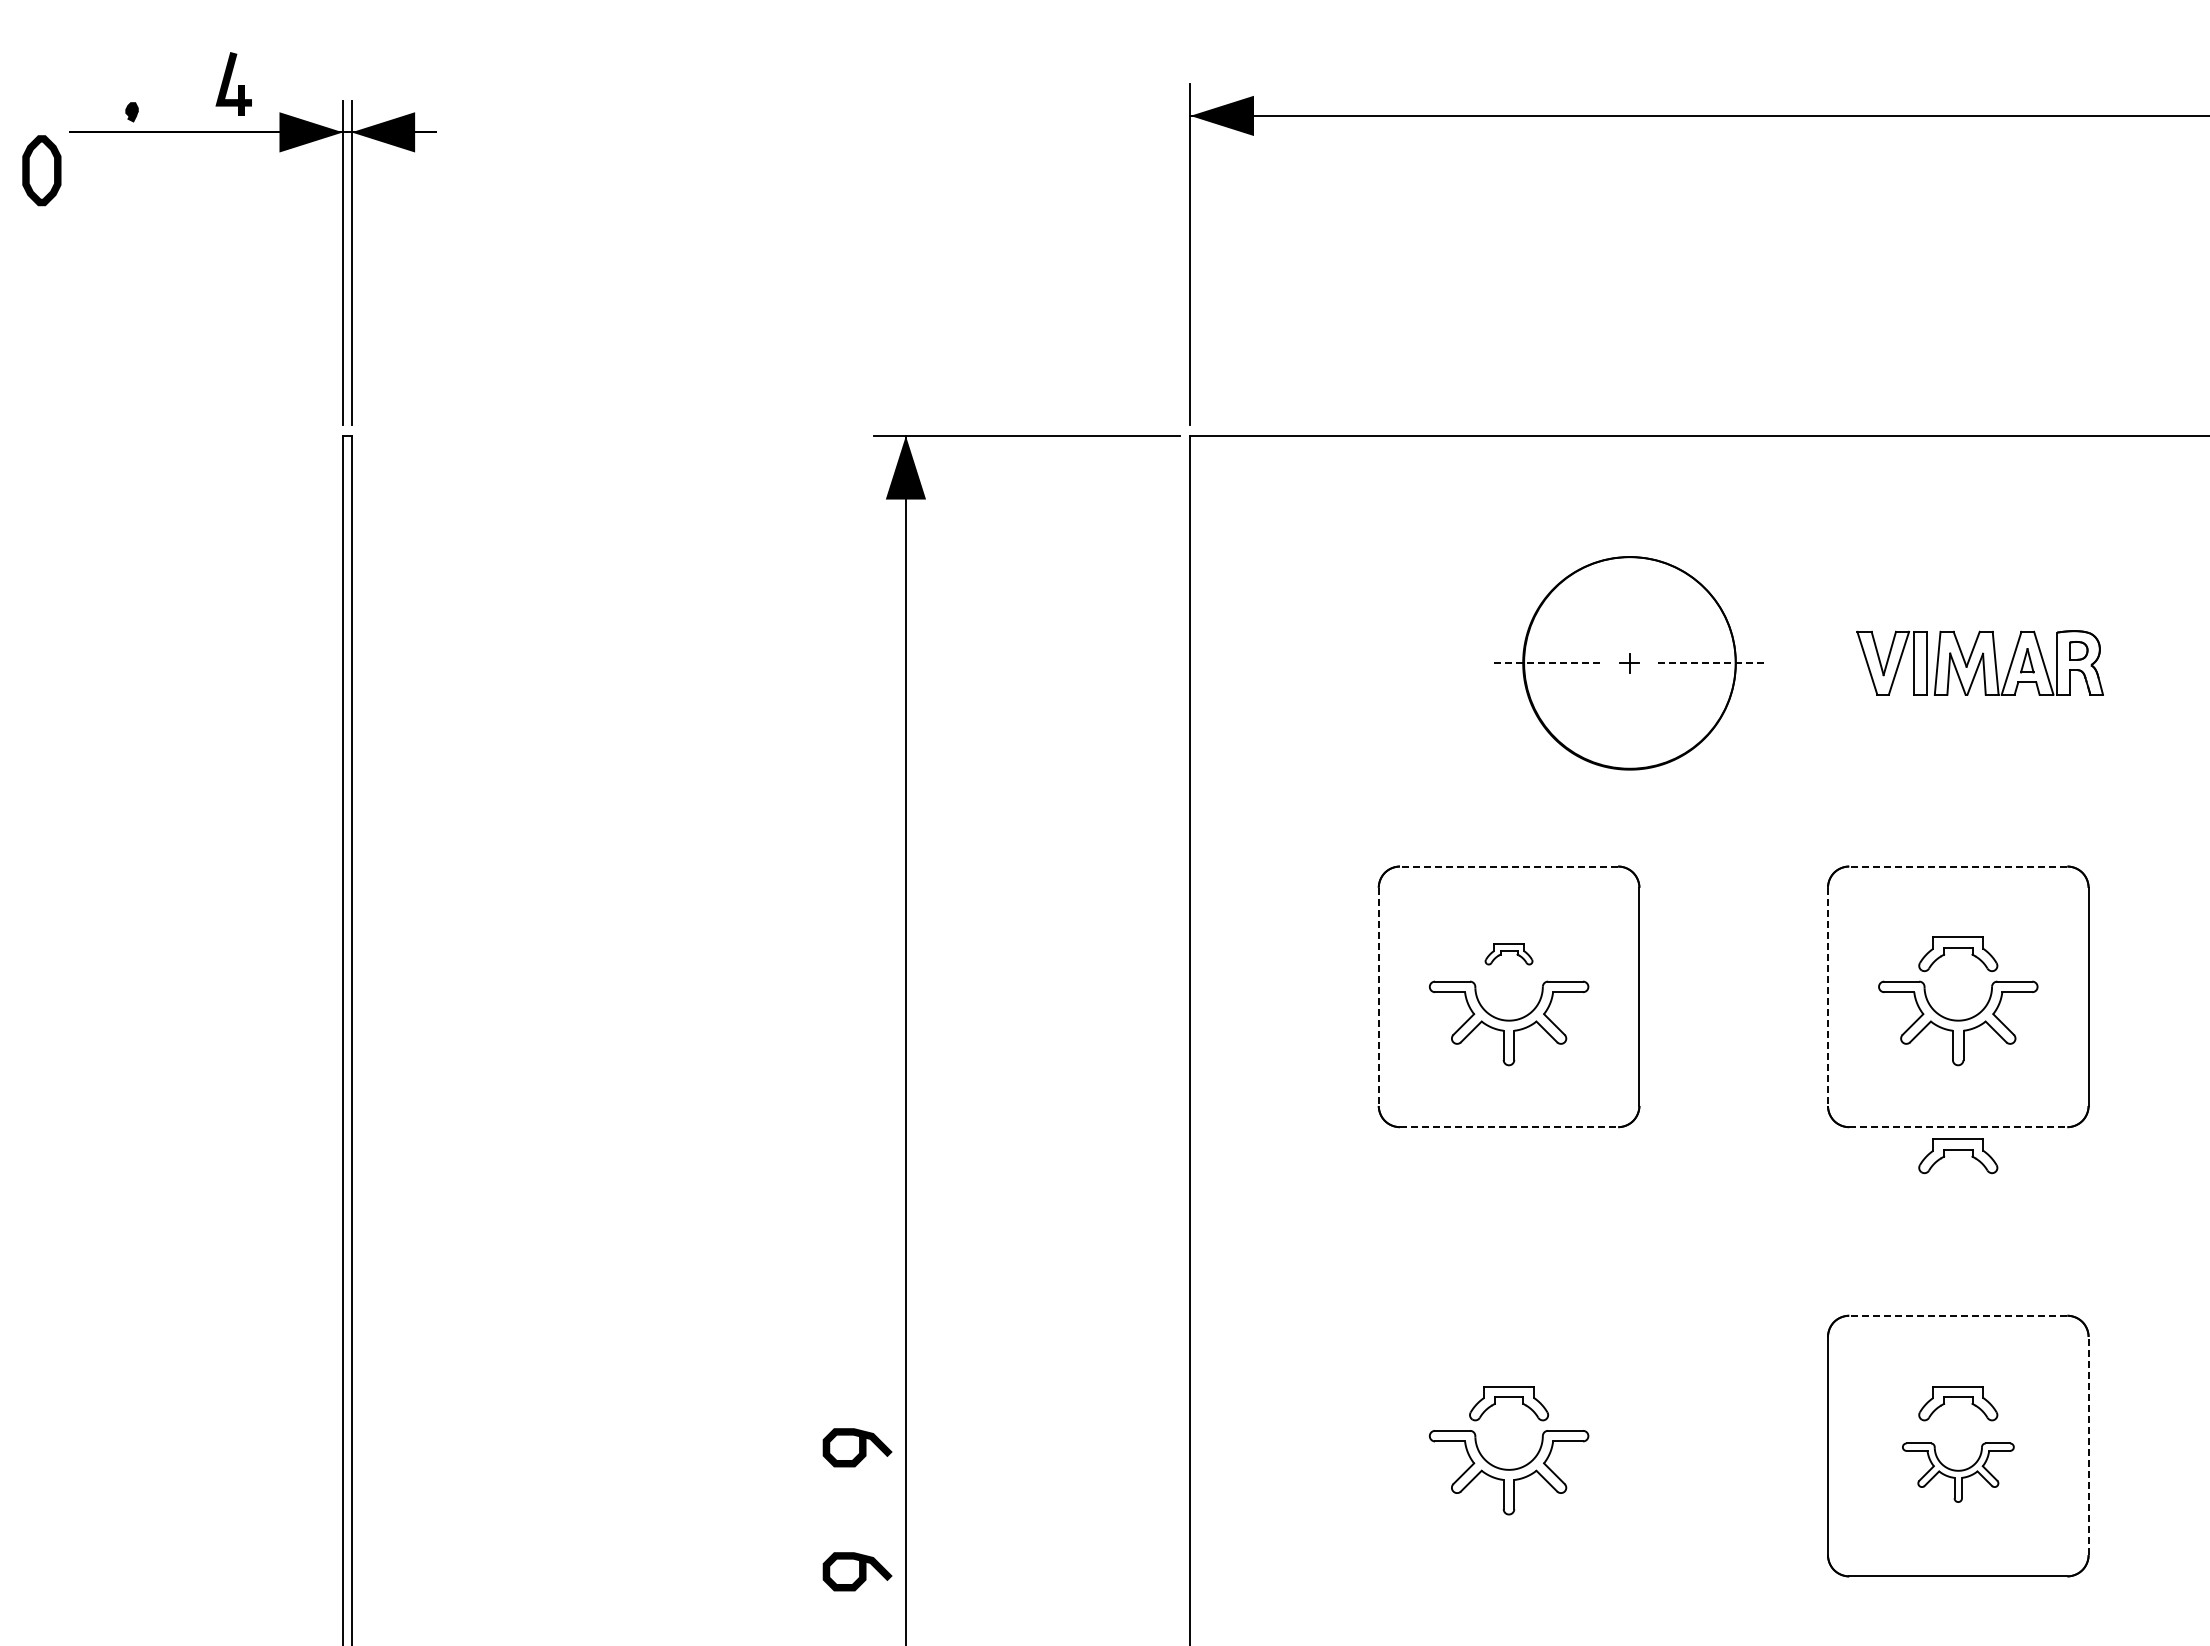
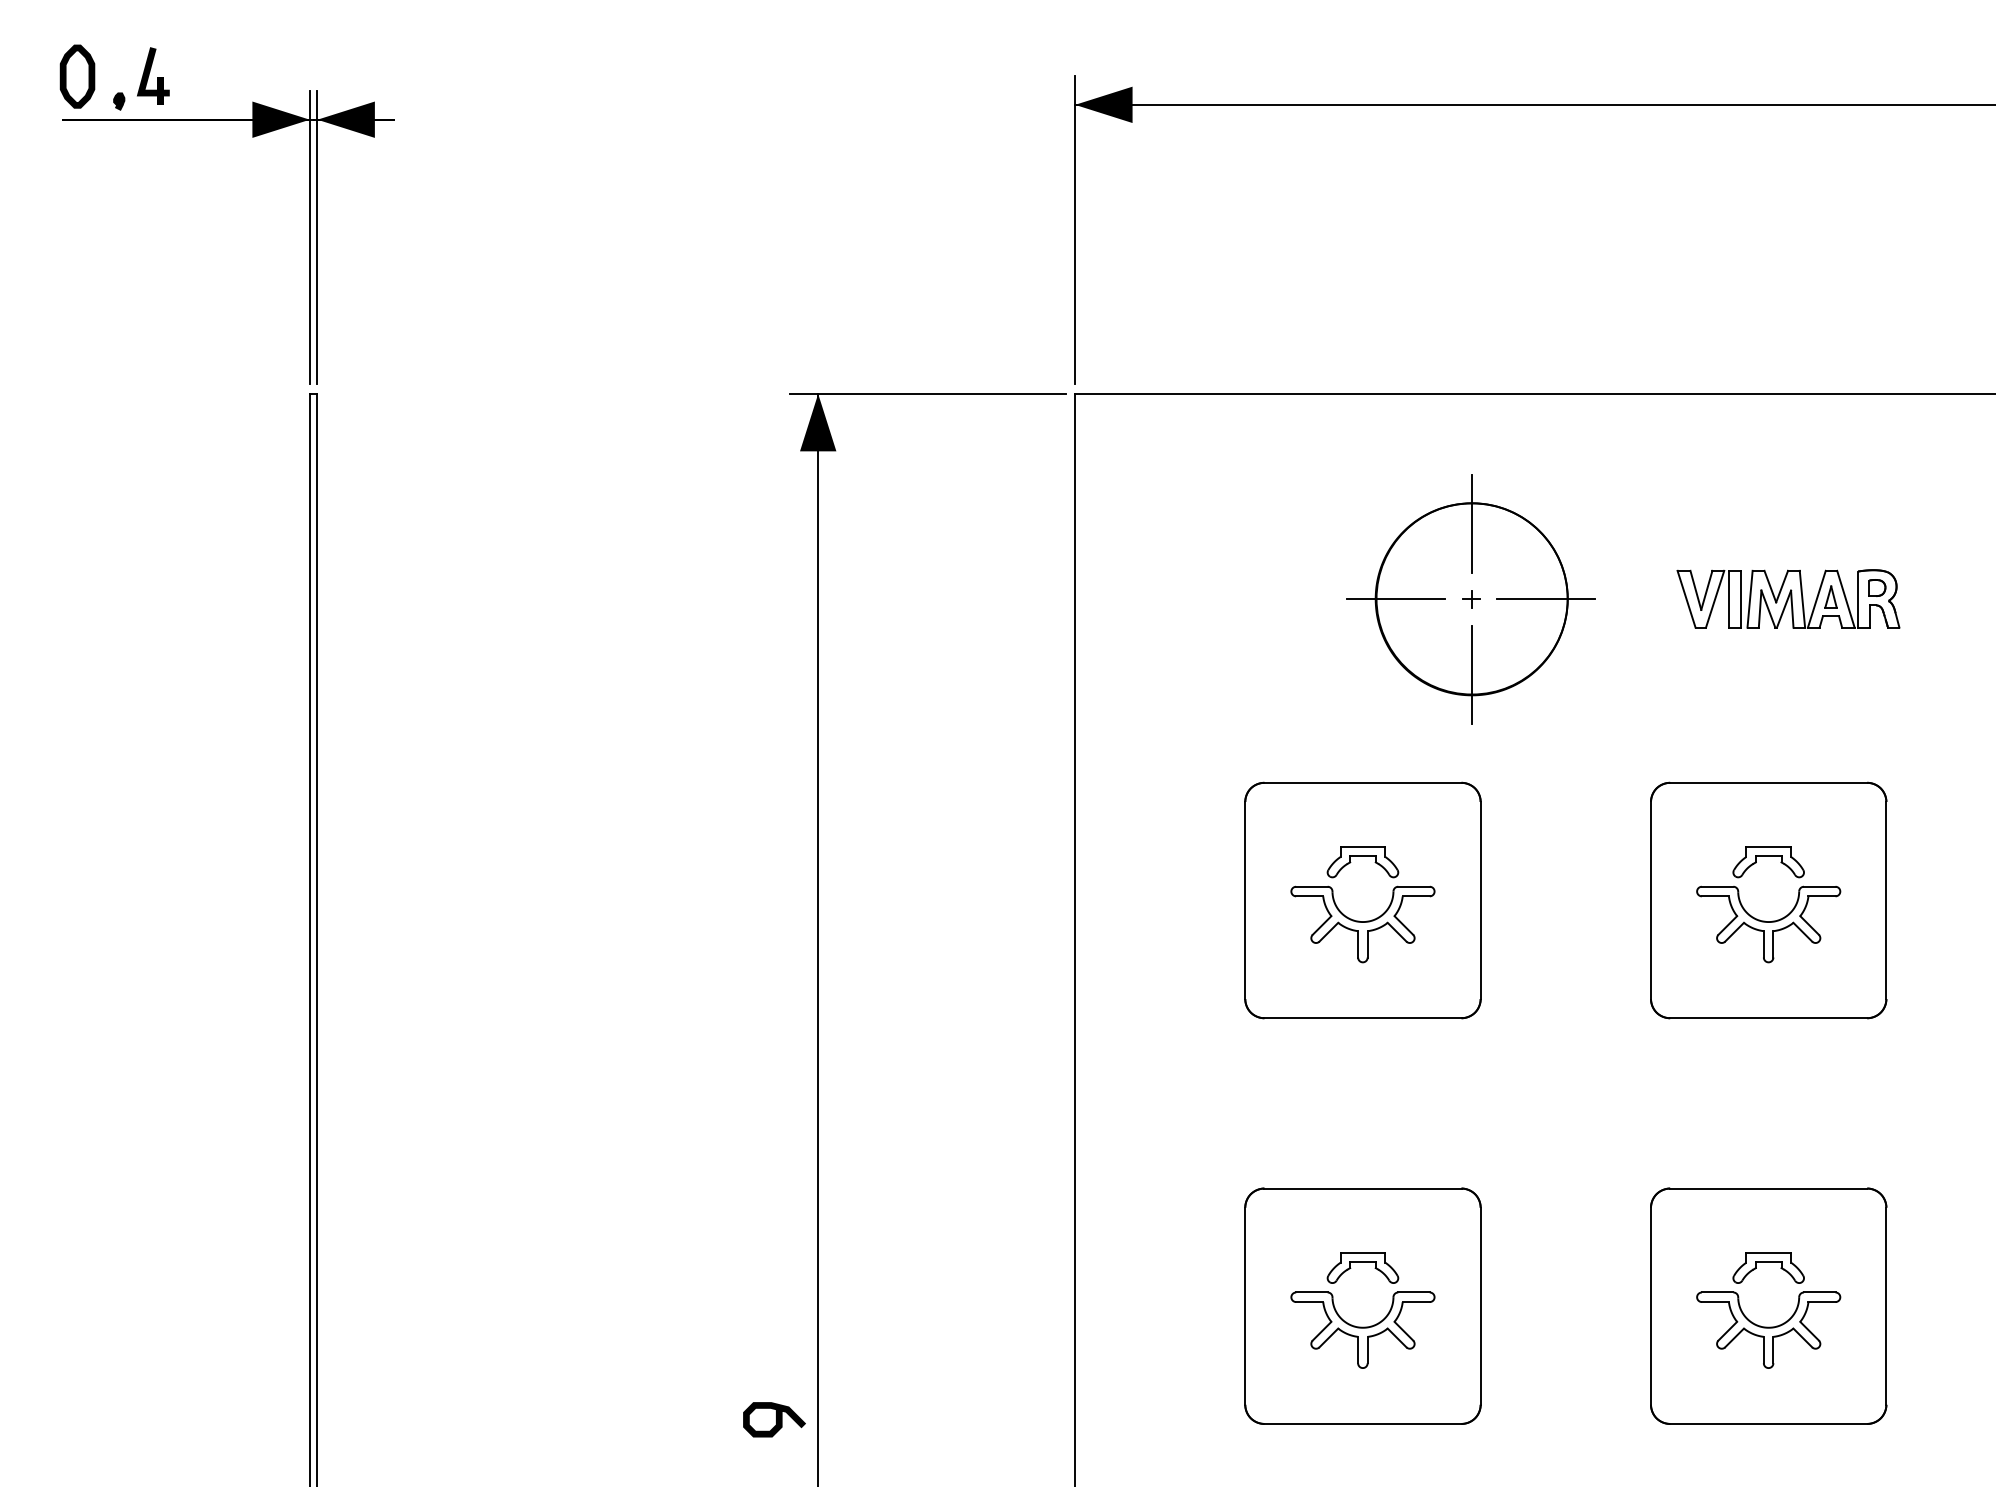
part: (233, 83) -> (153, 75), moved
part: (41, 170) -> (77, 76), moved
line: (1629, 579) -> (1471, 523), added
line: (1545, 662) -> (1395, 598), dashed -> solid
line: (1712, 662) -> (1546, 598), dashed -> solid
line: (1629, 746) -> (1471, 674), added
line: (1508, 866) -> (1362, 782), dashed -> solid
line: (1957, 866) -> (1767, 782), dashed -> solid
part: (1508, 954) -> (1362, 862), size x1.67
line: (1378, 997) -> (1245, 901), dashed -> solid
line: (1828, 997) -> (1651, 901), dashed -> solid
line: (1509, 1127) -> (1363, 1018), dashed -> solid
line: (1958, 1127) -> (1768, 1018), dashed -> solid
part: (1958, 1156) -> (1768, 1044), removed
line: (1957, 1315) -> (1767, 1188), dashed -> solid
part: (1508, 1445) -> (1362, 1305), added
line: (2088, 1445) -> (1886, 1305), dashed -> solid
curve: (859, 1447) -> (776, 1307), removed
part: (1958, 1472) -> (1768, 1330), size x1.43

